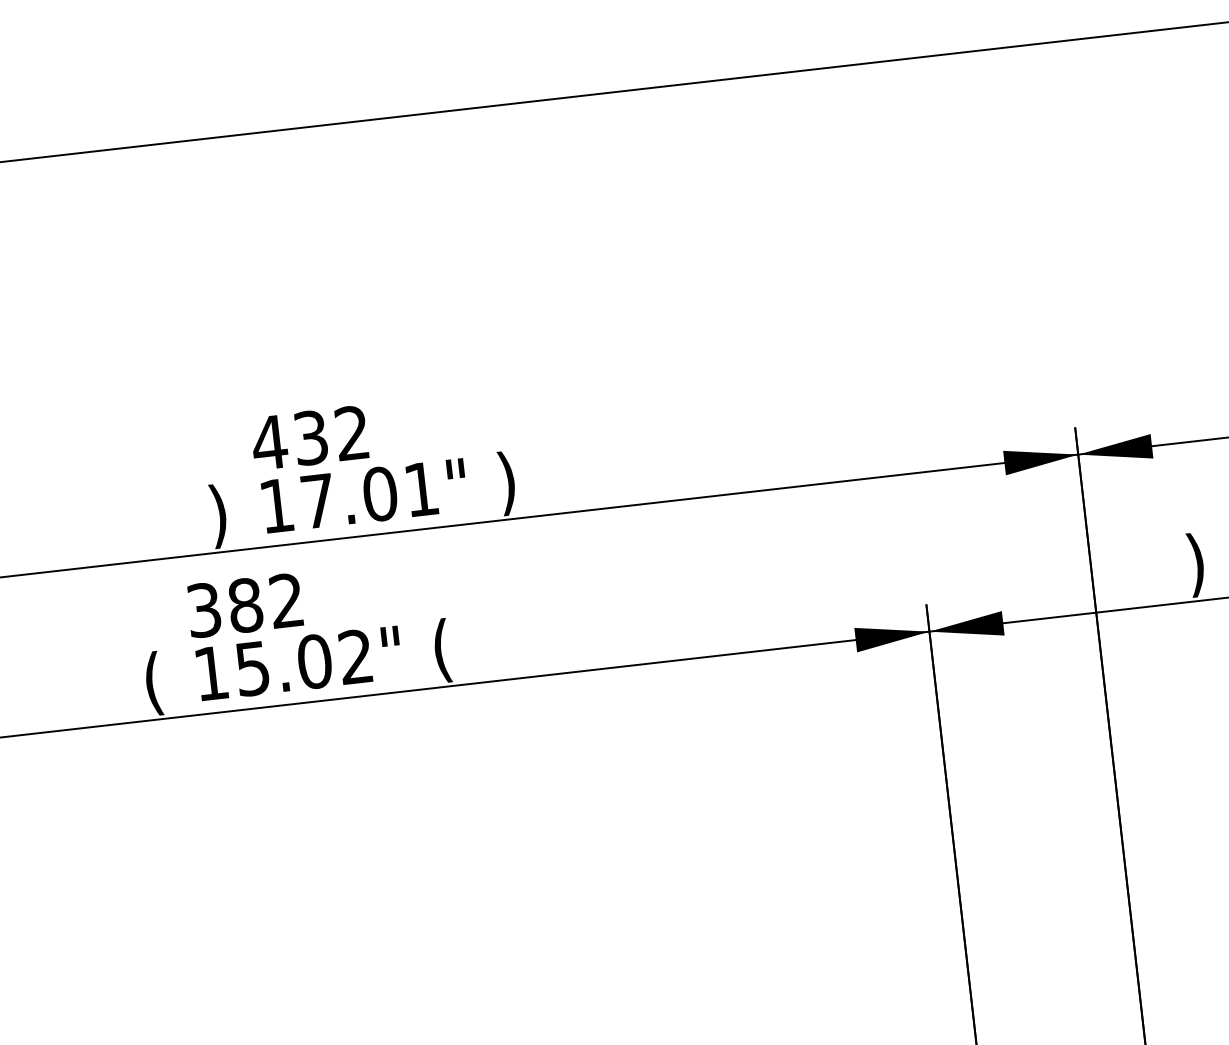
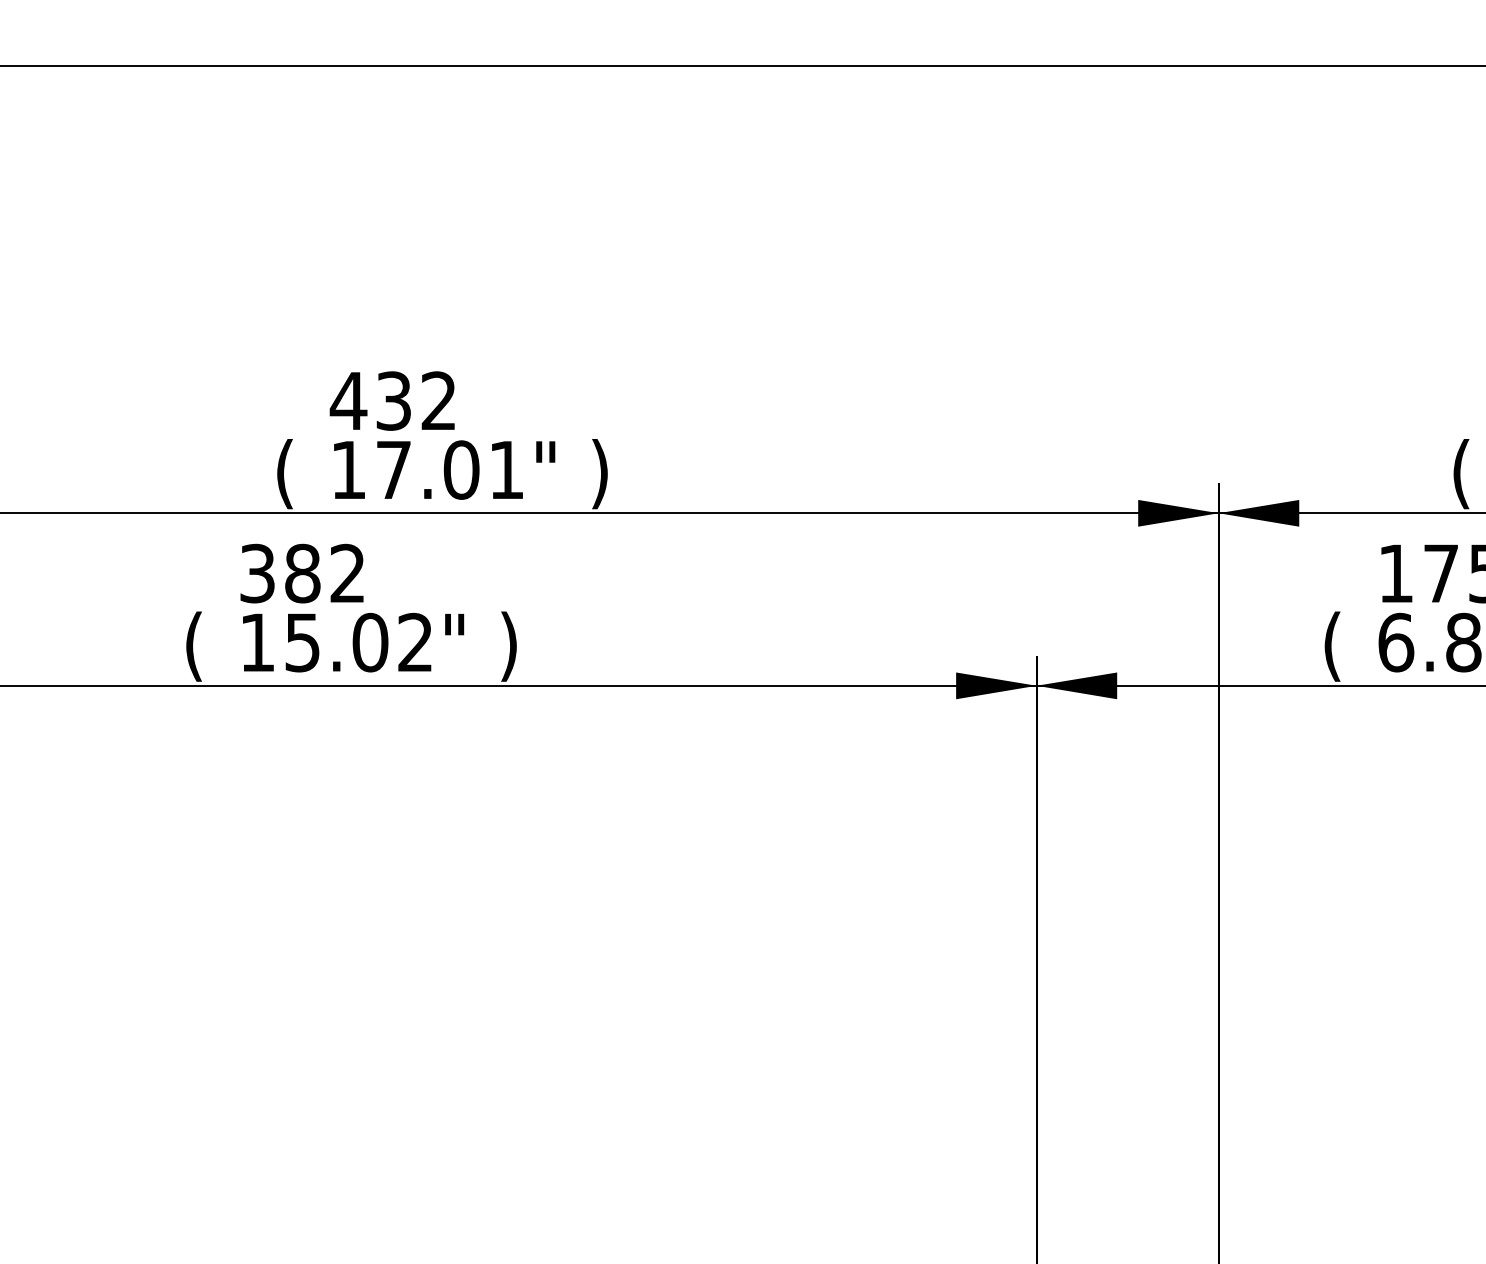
text: (218, 516) -> (284, 474), ) -> (
text: (1196, 564) -> (1332, 646), ) -> (
text: (442, 650) -> (509, 646), ( -> )

